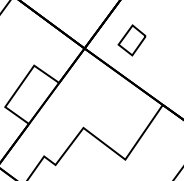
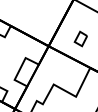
part: (131, 39) -> (80, 38), moved

